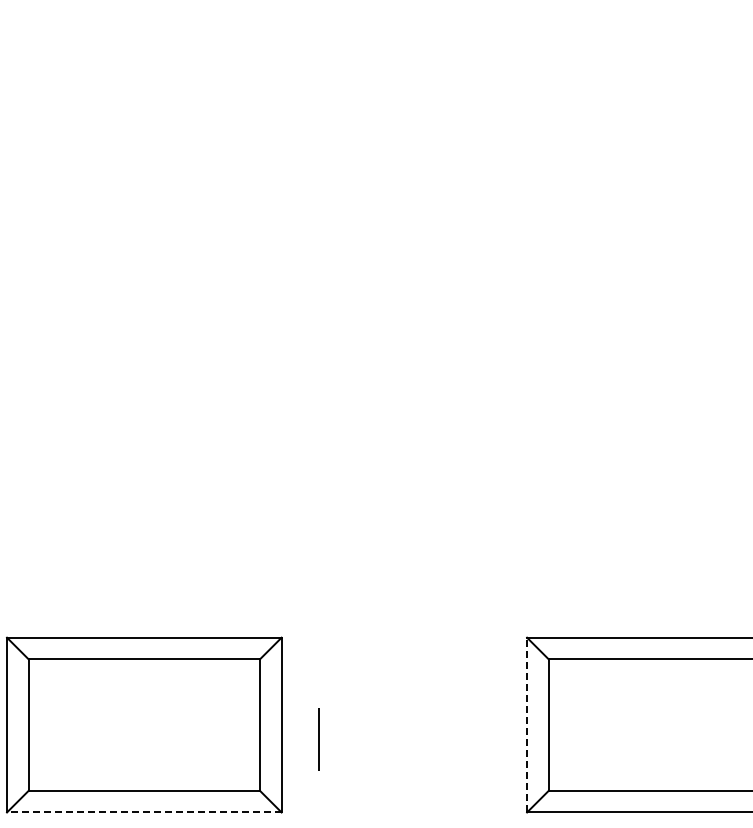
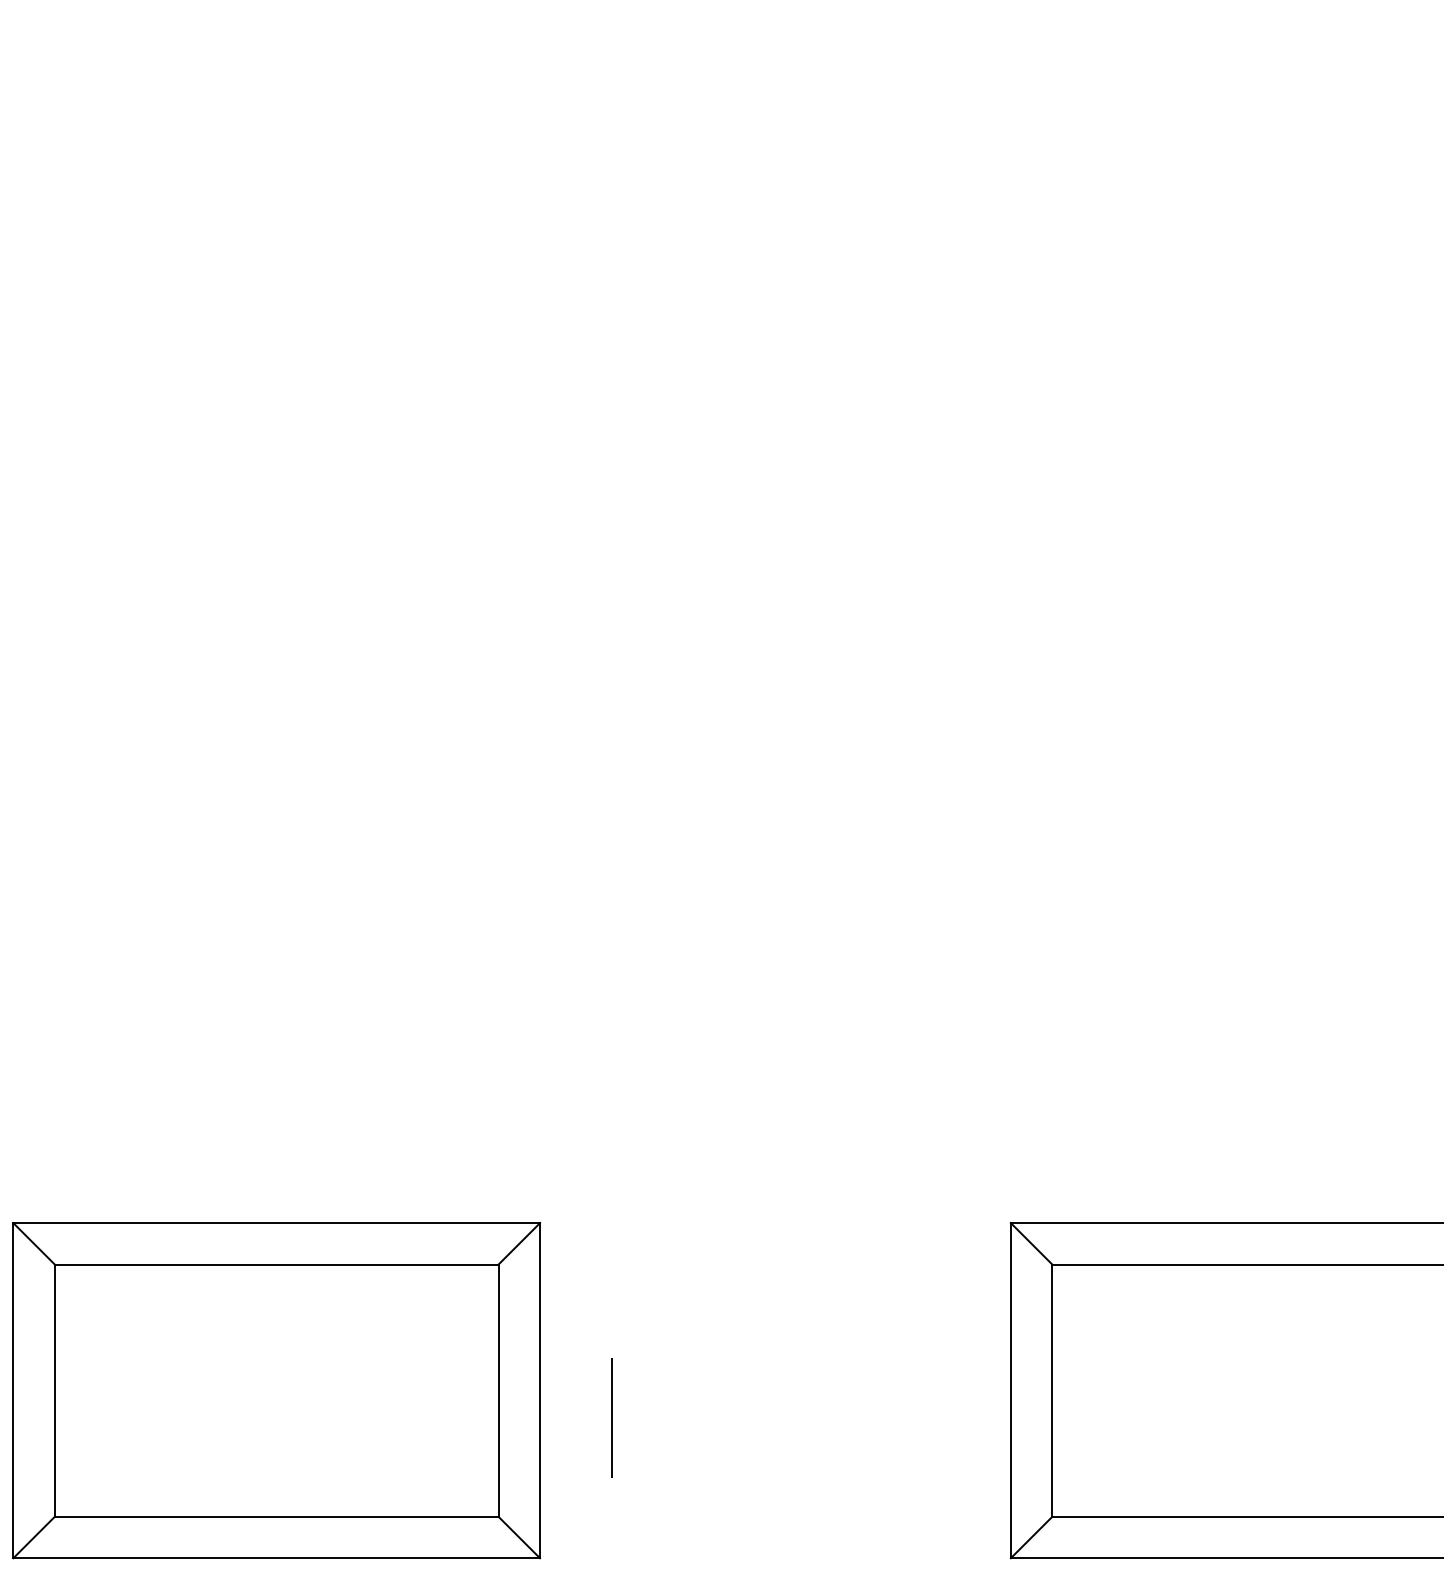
line: (527, 724) -> (1011, 1389), dashed -> solid
line: (143, 812) -> (275, 1558), dashed -> solid

